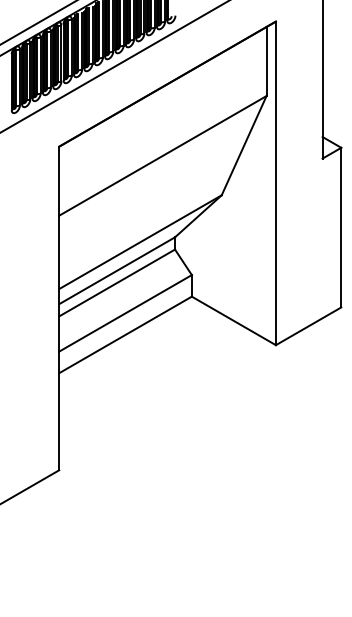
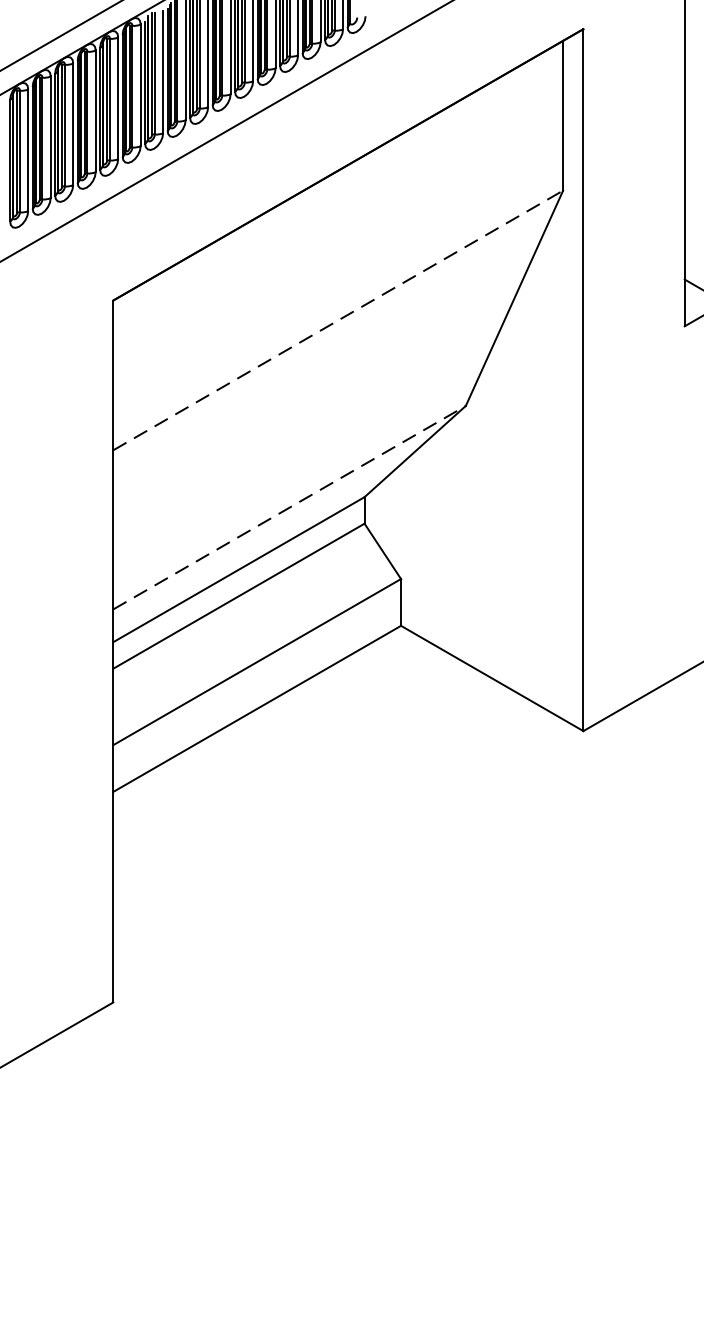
line: (162, 155) -> (337, 319), solid -> dashed
line: (140, 242) -> (289, 508), solid -> dashed

